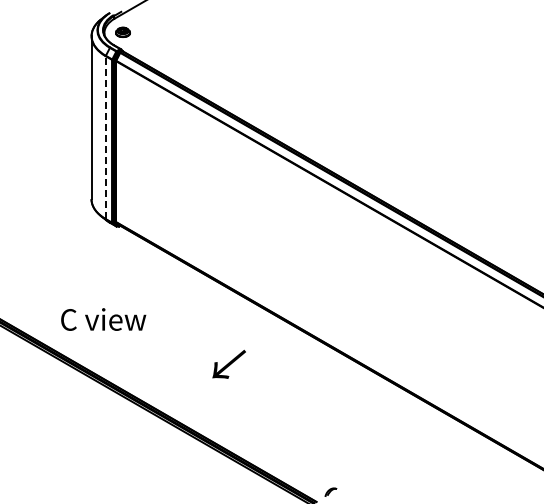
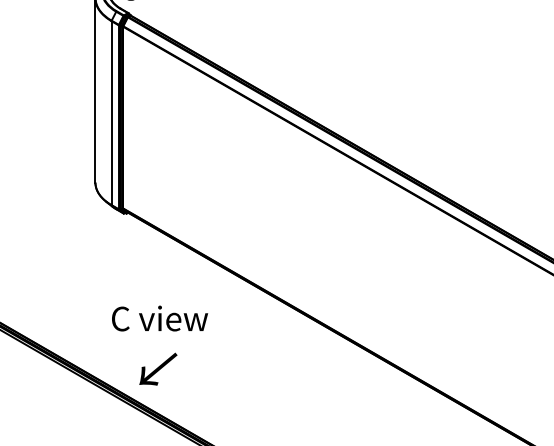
line: (105, 137) -> (111, 112), dashed -> solid
text: (103, 319) -> (159, 318), moved
text: (228, 363) -> (157, 368), moved

